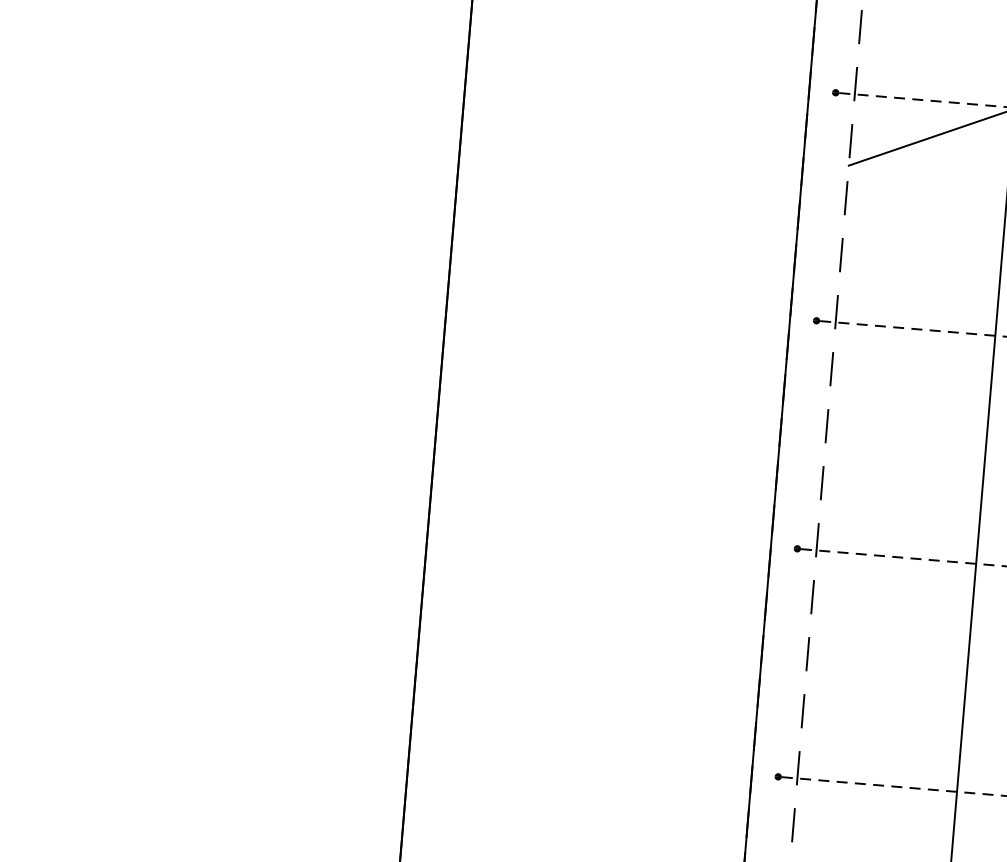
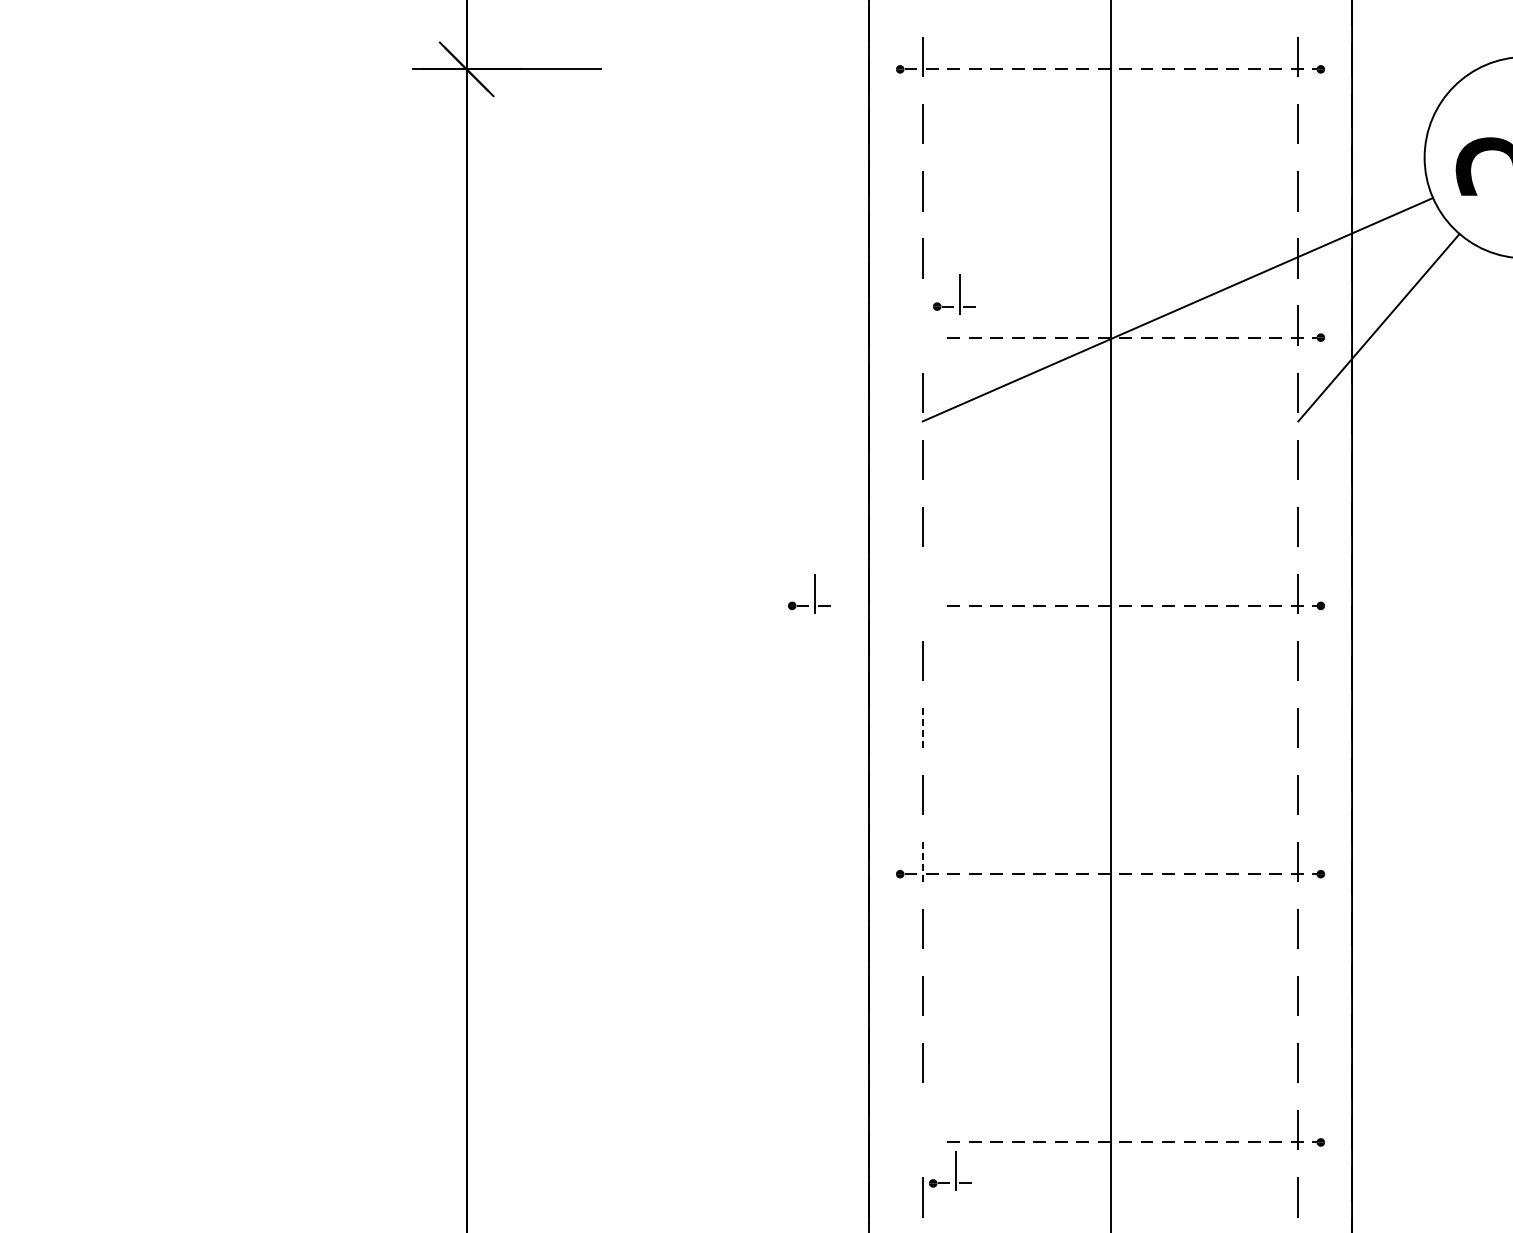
part: (851, 83) -> (954, 294), moved
part: (832, 311) -> (809, 593), moved
line: (826, 425) -> (922, 727), solid -> dashed
line: (817, 539) -> (922, 861), solid -> dashed
part: (793, 767) -> (950, 1170), moved

